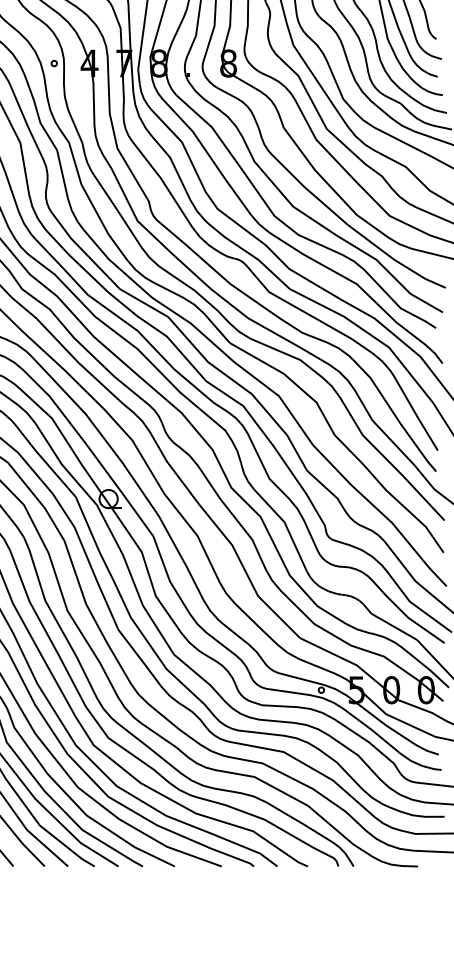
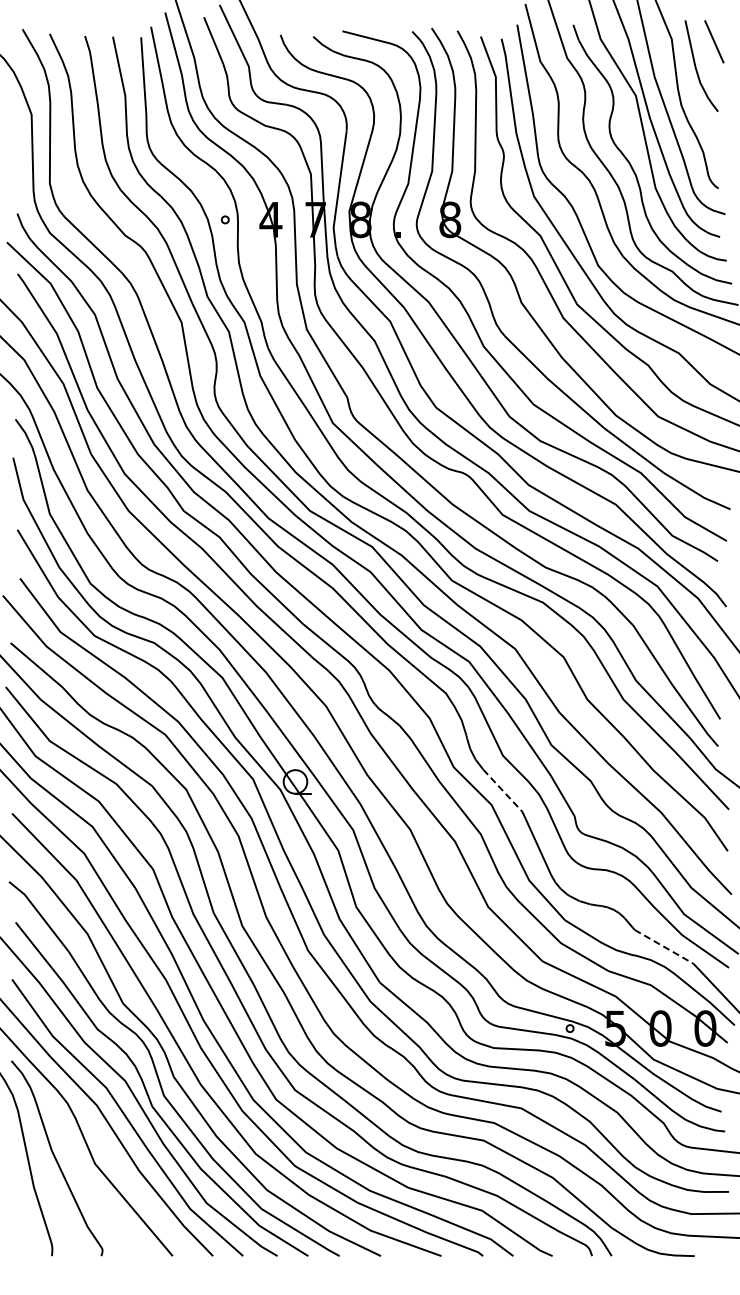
line: (269, 505) -> (502, 790), solid -> dashed
line: (394, 626) -> (664, 946), solid -> dashed

